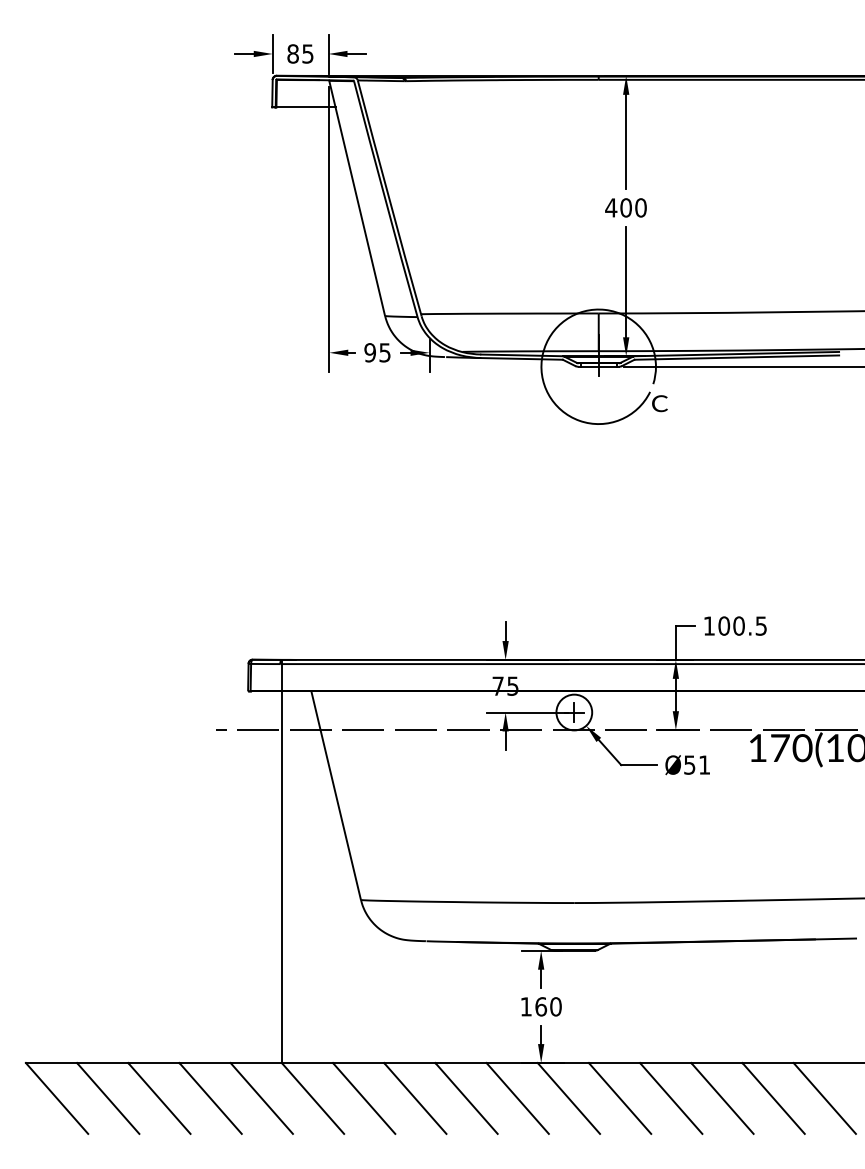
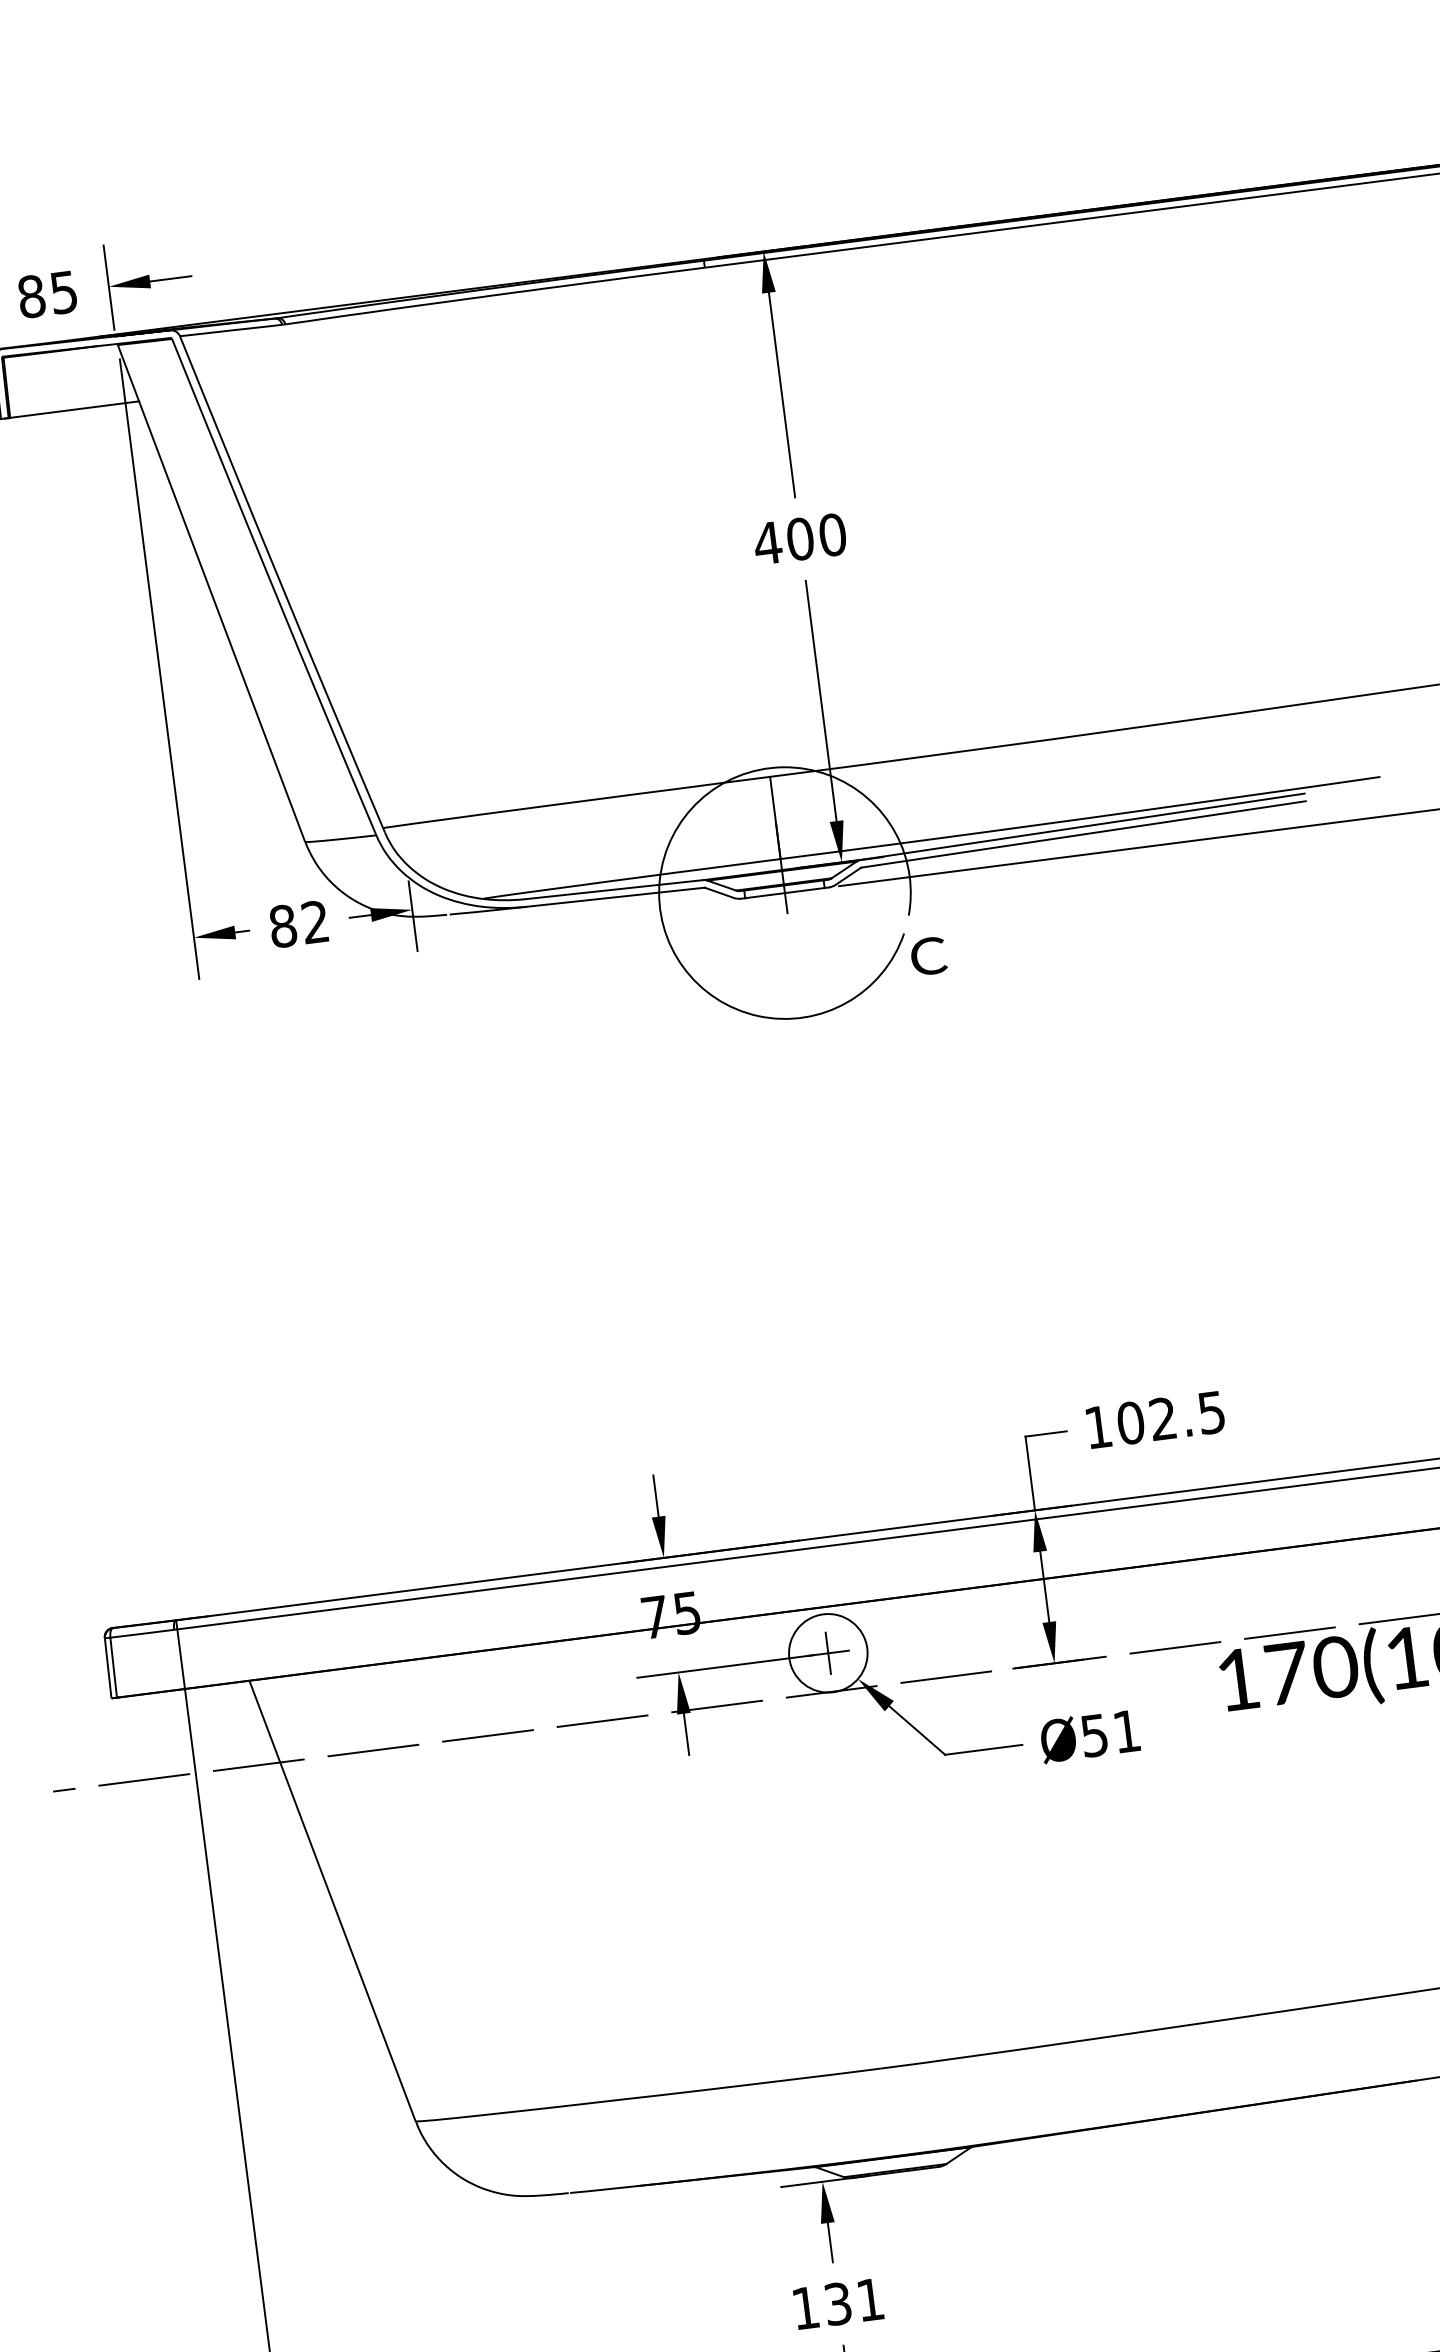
text: (377, 352) -> (298, 923), 95 -> 82
text: (738, 625) -> (1161, 1417), 100.5 -> 102.5
text: (548, 1006) -> (854, 2301), 160 -> 131

